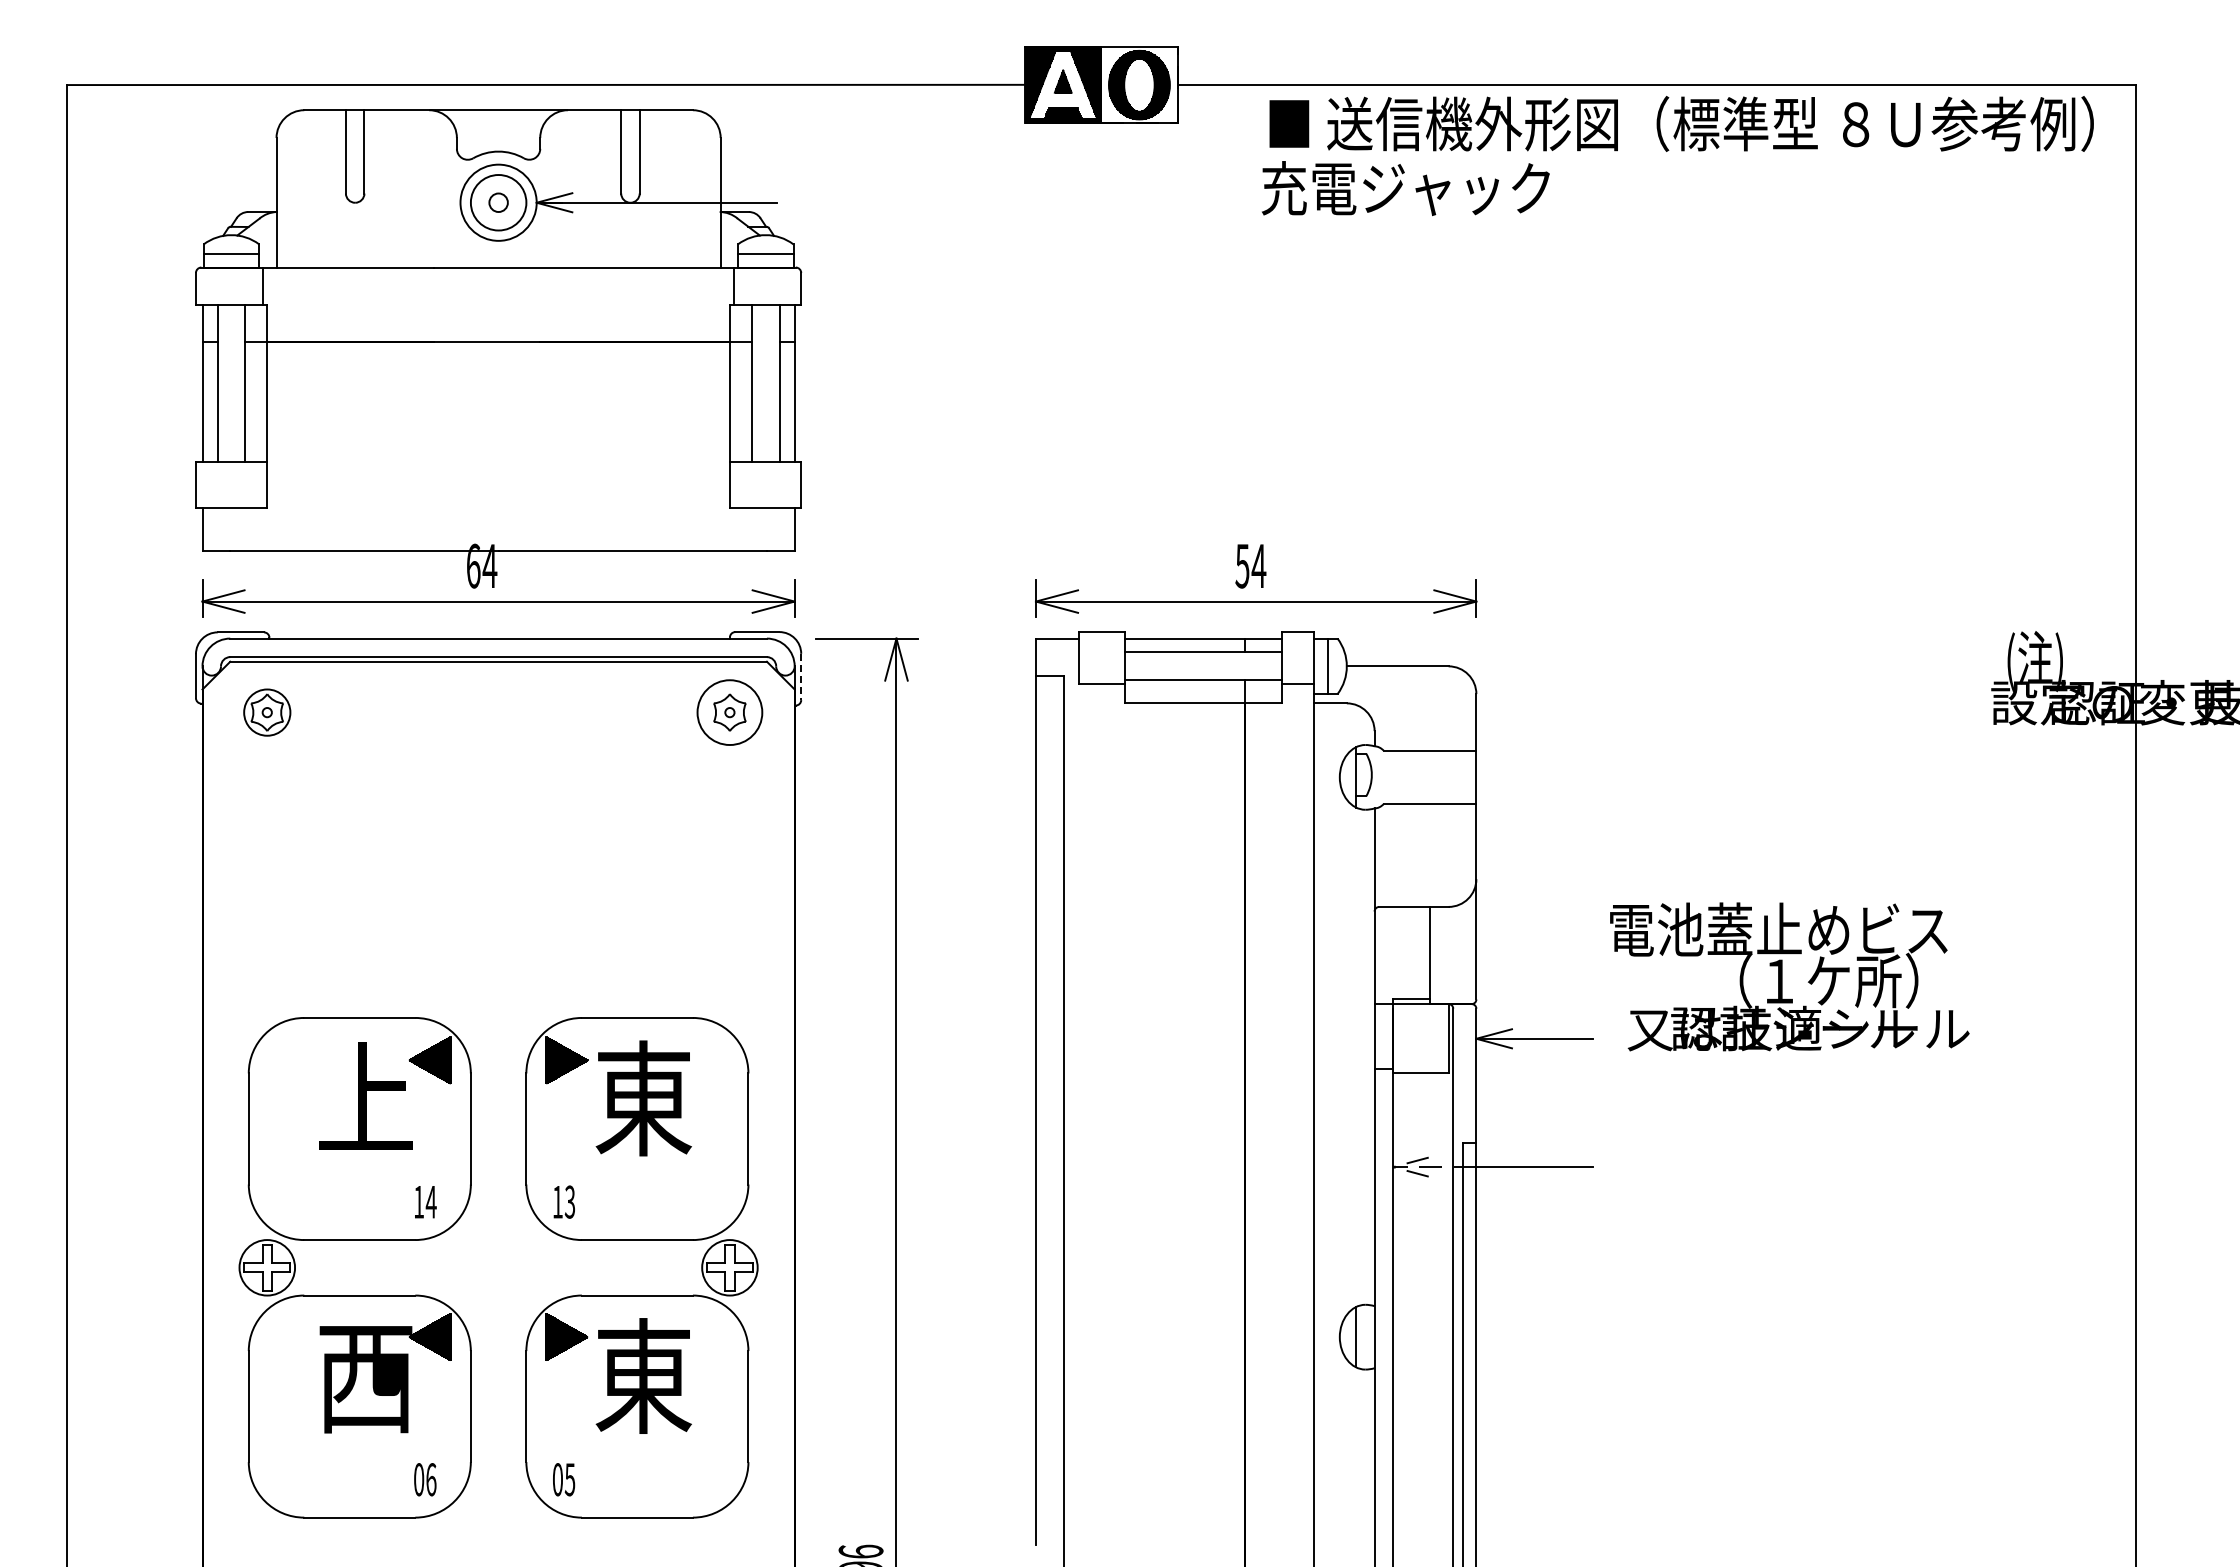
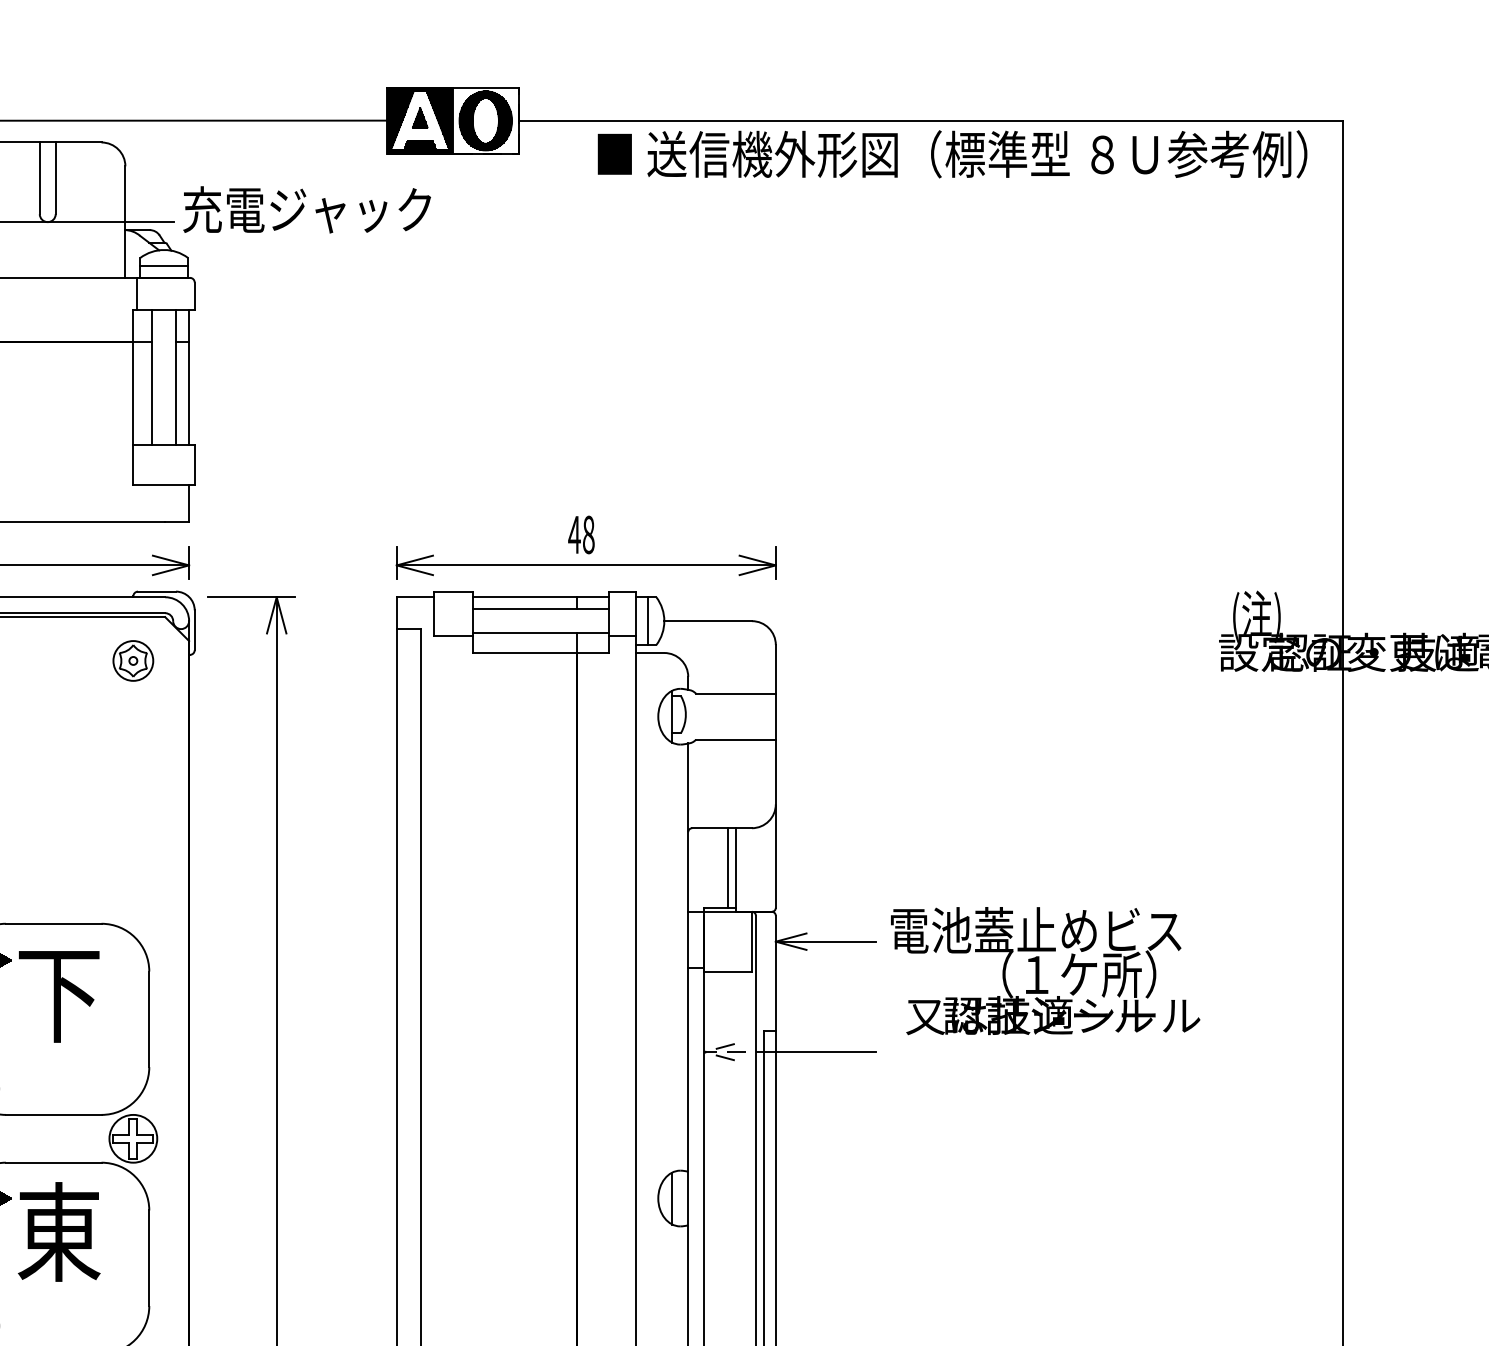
text: (1405, 188) -> (306, 209), moved
text: (1250, 565) -> (581, 534), 54 -> 48
line: (801, 677) -> (194, 630), dashed -> solid
circle: (729, 712) -> (132, 660), size x0.71
line: (1420, 952) -> (727, 867), added
text: (1789, 976) -> (1045, 970), moved
text: (643, 1098) -> (58, 993), 東 -> 下

